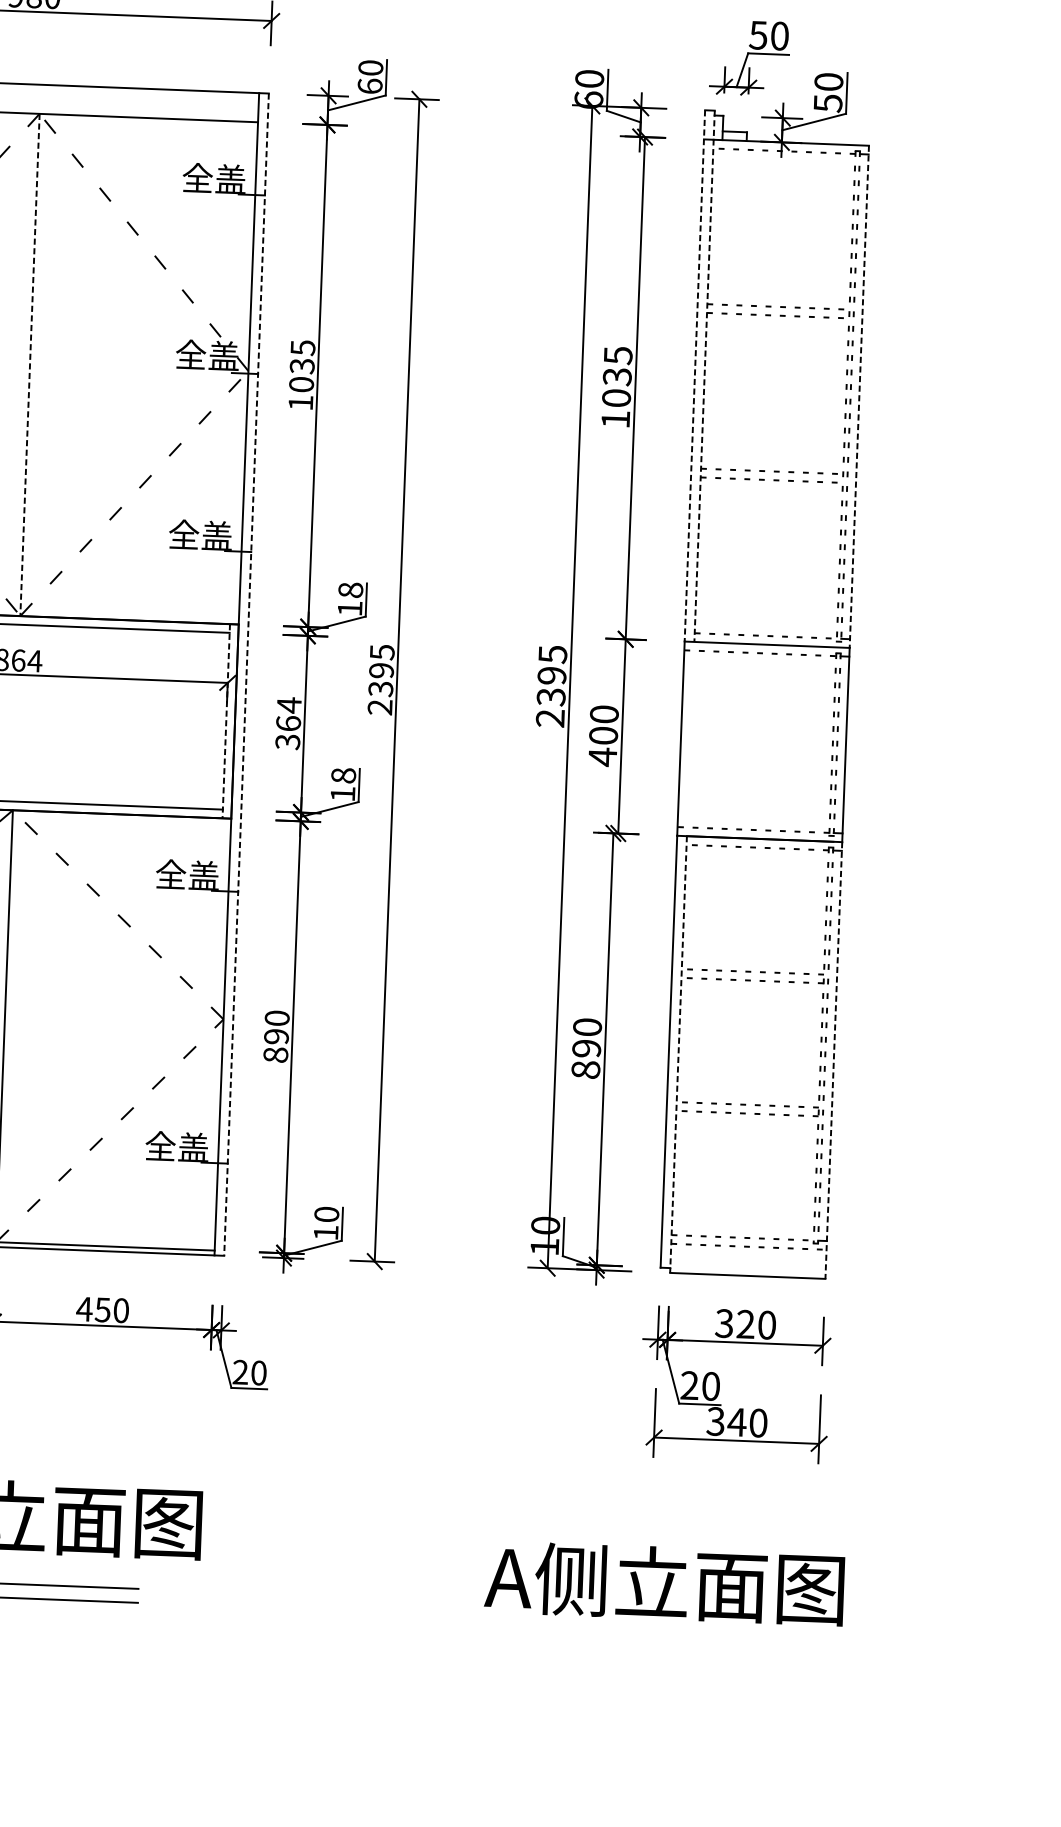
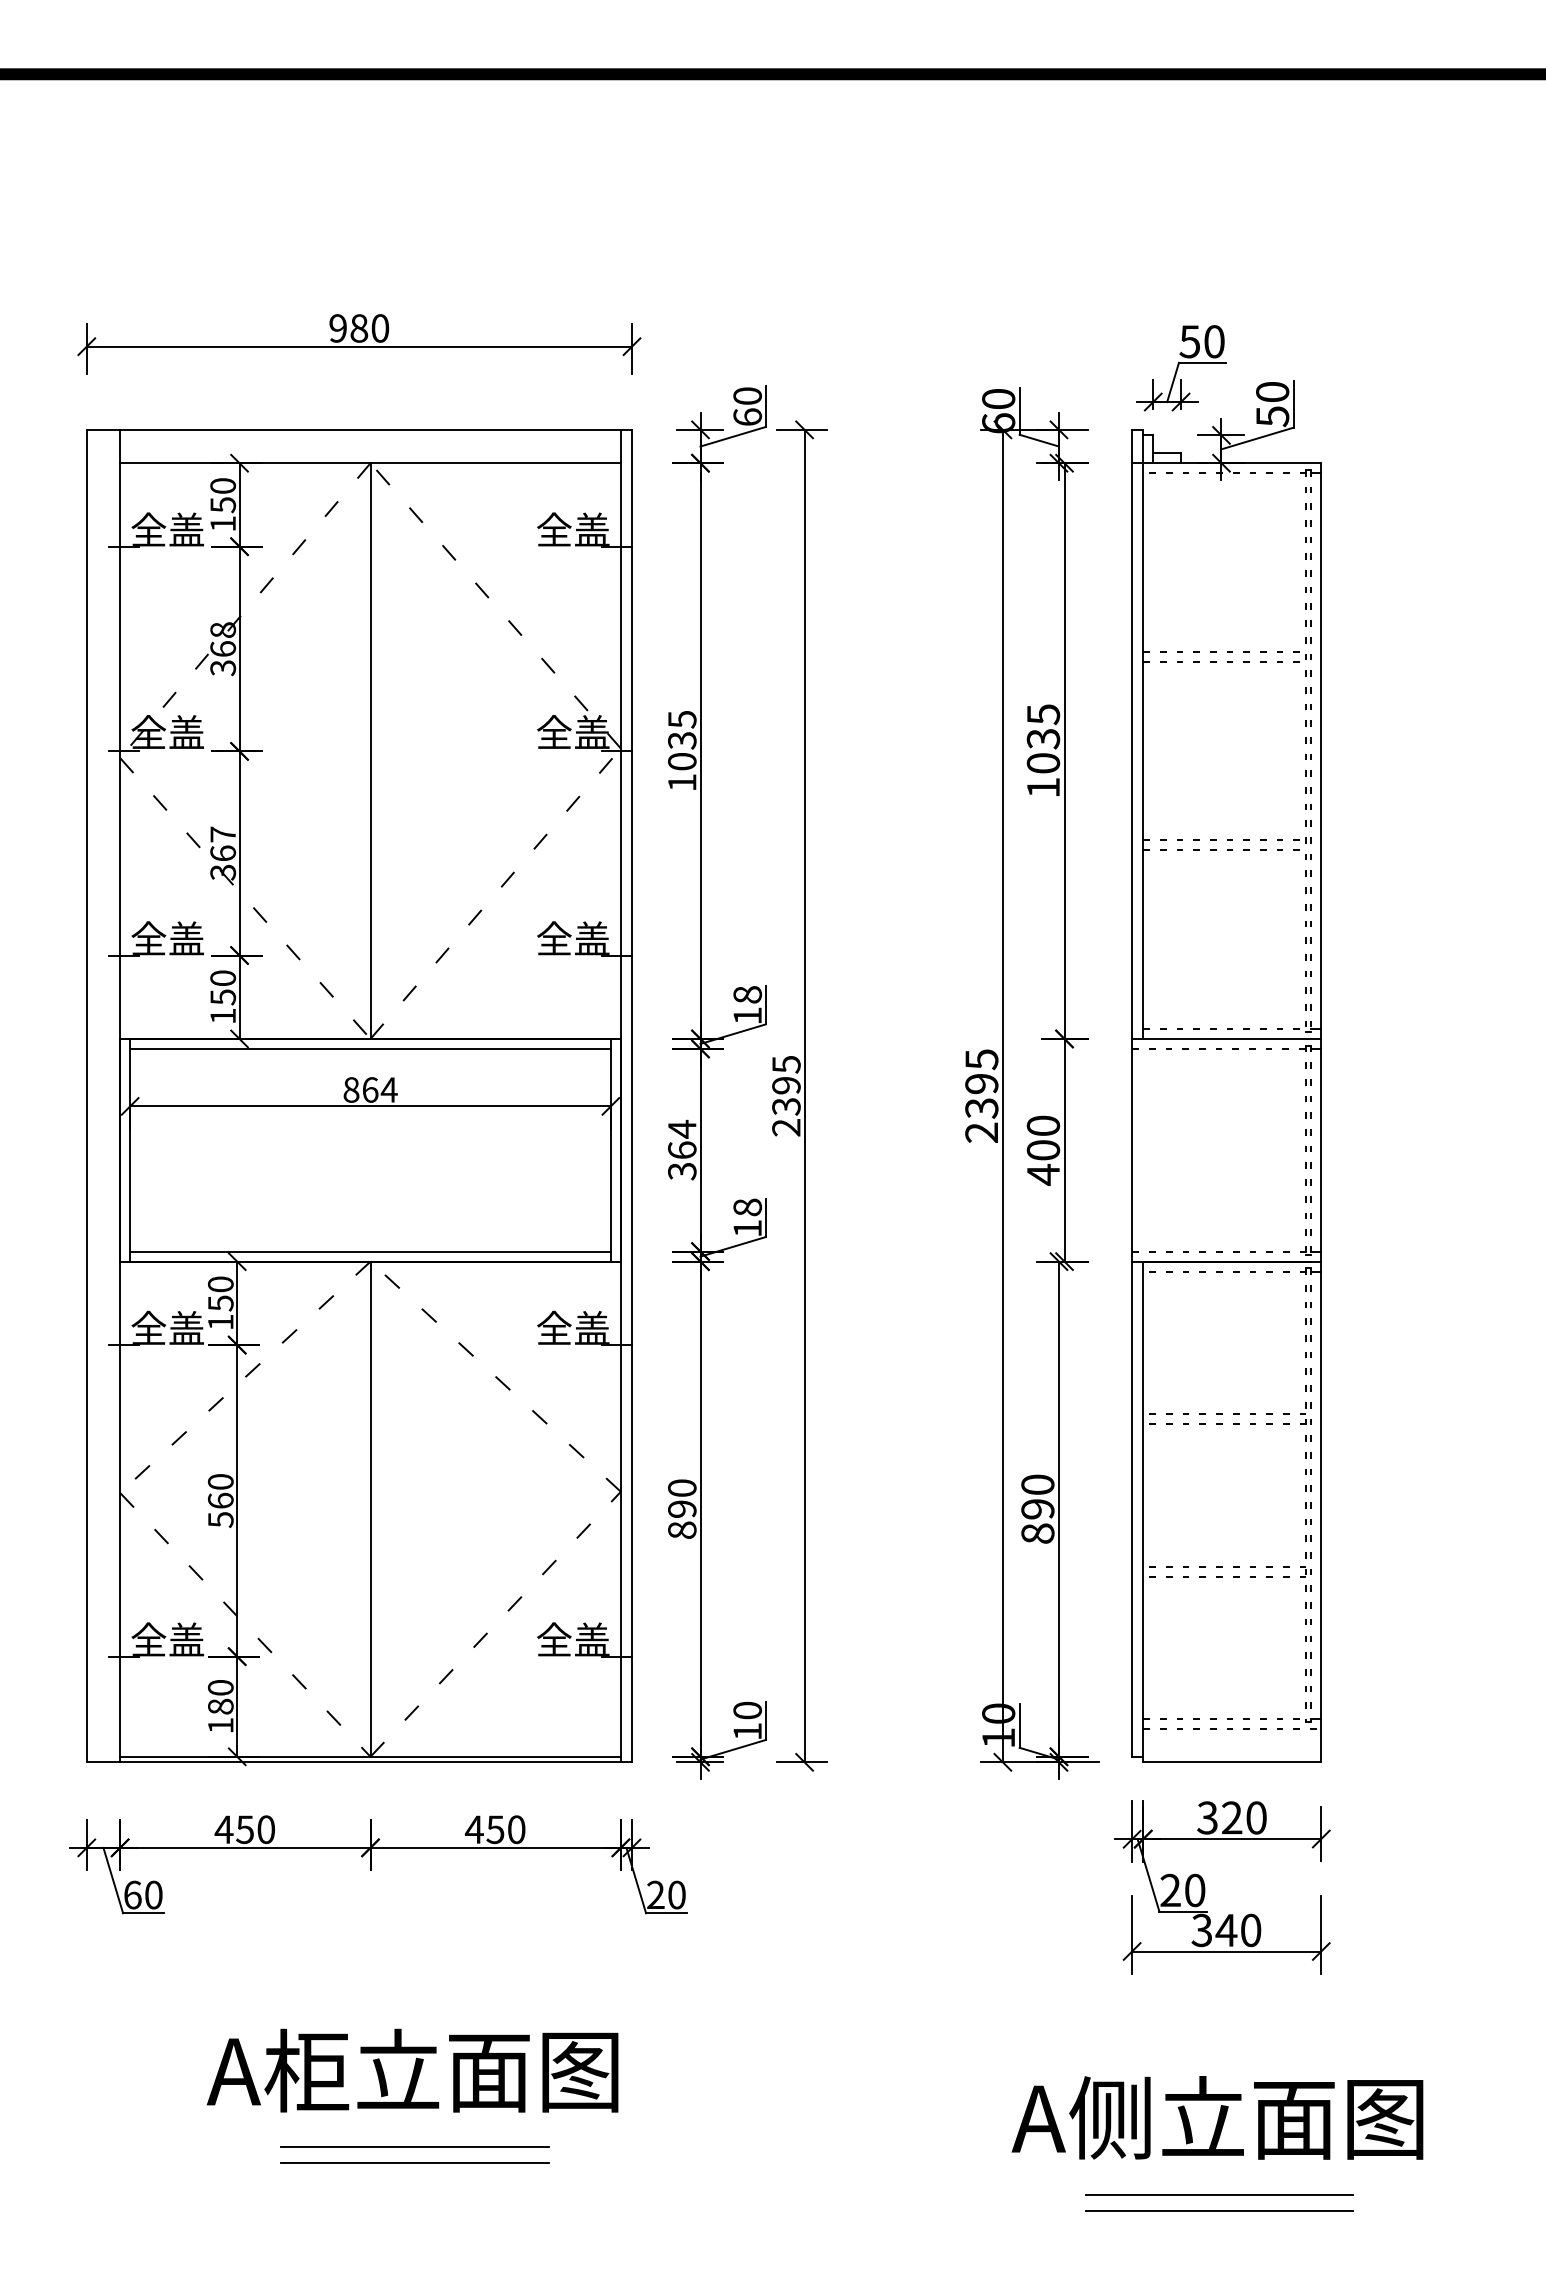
line: (29, 365) -> (370, 751), dashed -> solid
line: (695, 376) -> (1132, 734), dashed -> solid
line: (704, 376) -> (1143, 734), dashed -> solid
line: (859, 397) -> (1321, 751), dashed -> solid
line: (246, 675) -> (632, 1096), dashed -> solid
line: (225, 721) -> (610, 1150), dashed -> solid
line: (678, 1055) -> (1143, 1512), dashed -> solid
line: (833, 1060) -> (1321, 1512), dashed -> solid
text: (664, 1582) -> (1217, 2117), moved
line: (722, 1652) -> (1219, 2194), added
line: (721, 1666) -> (1219, 2210), added

